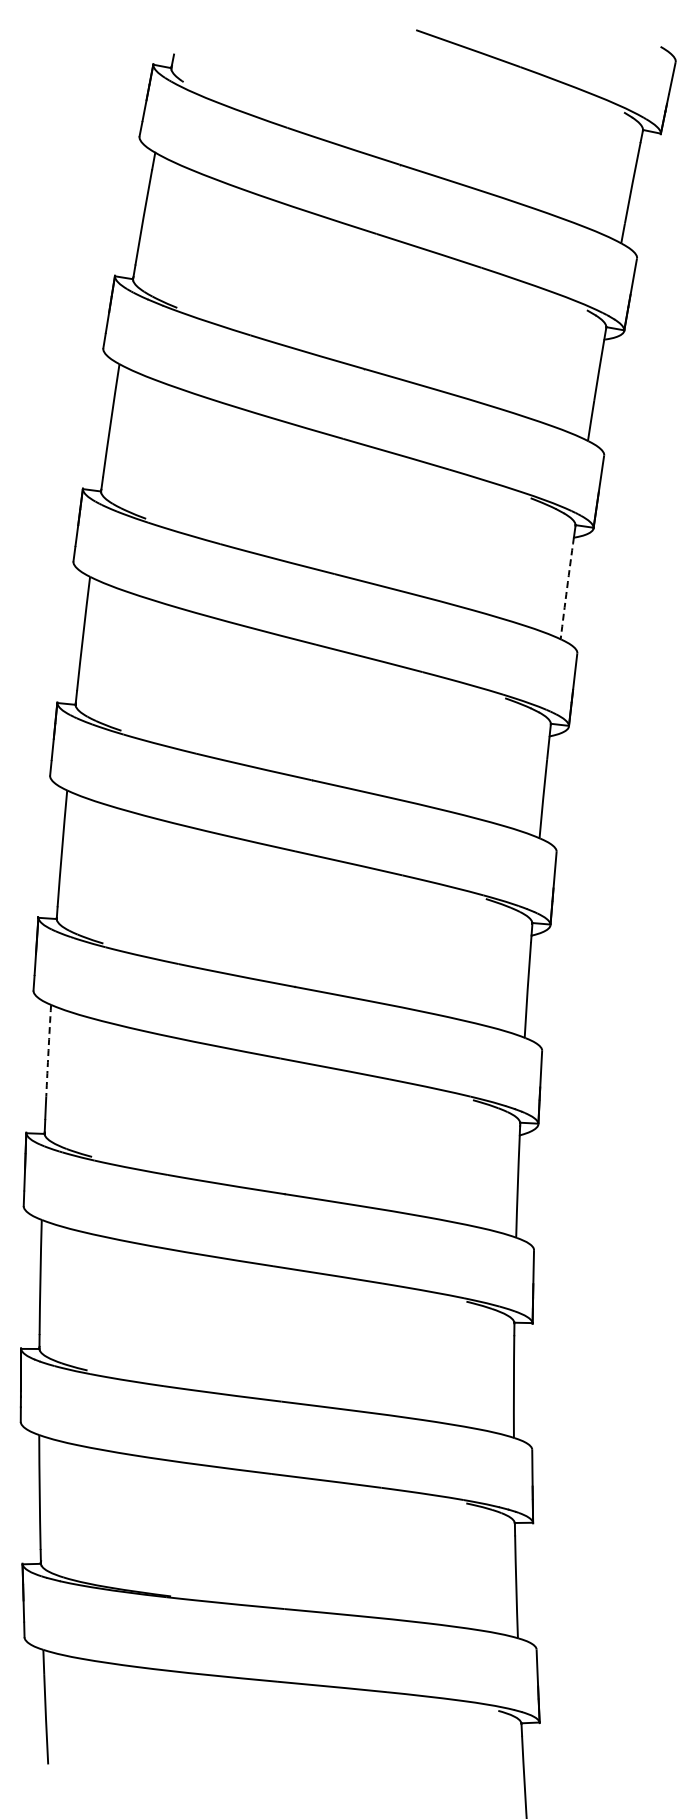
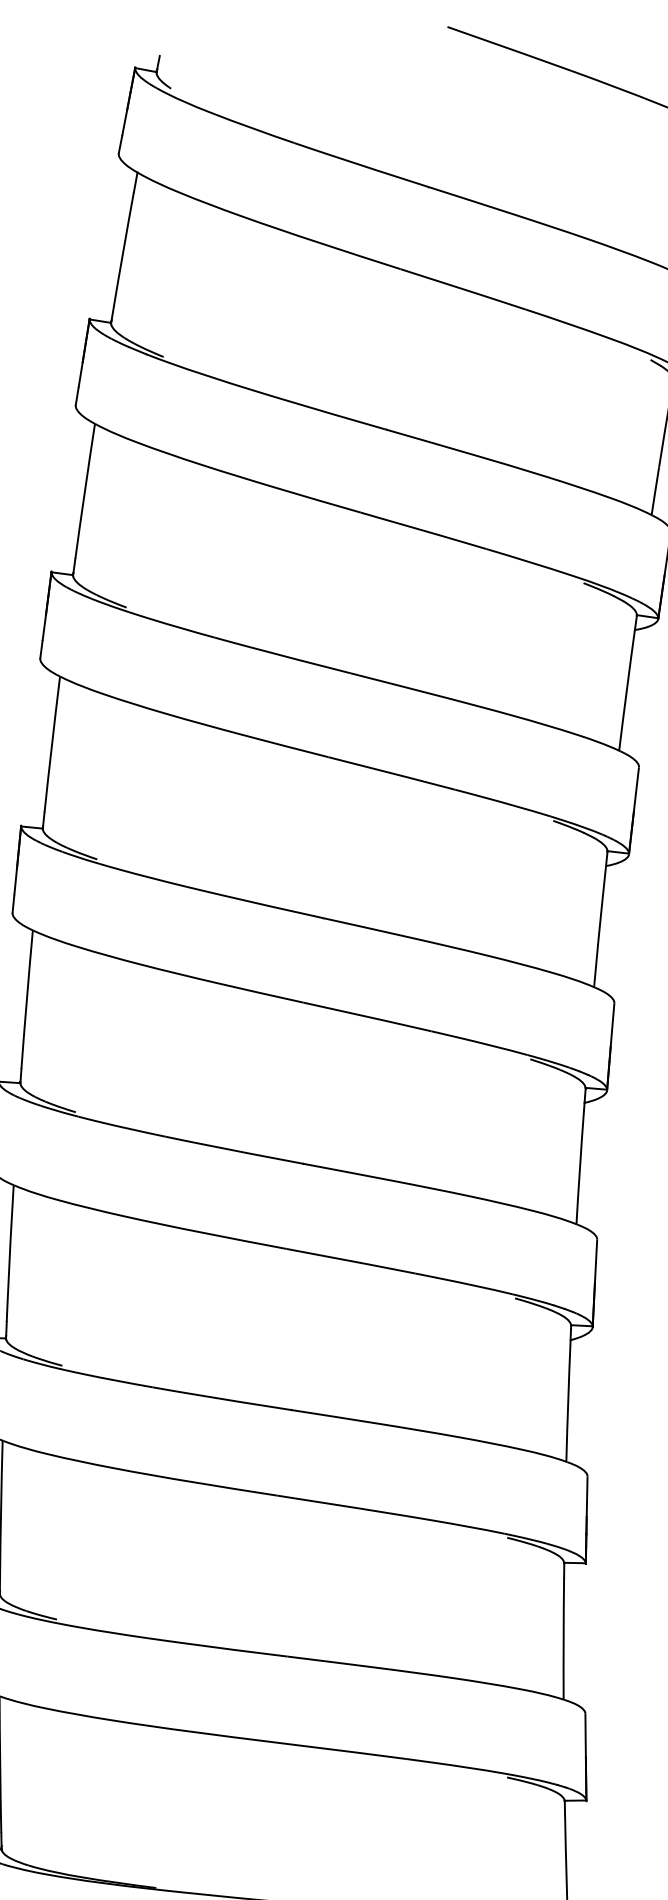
arc: (567, 588) -> (627, 690), dashed -> solid
arc: (48, 1050) -> (10, 1239), dashed -> solid

